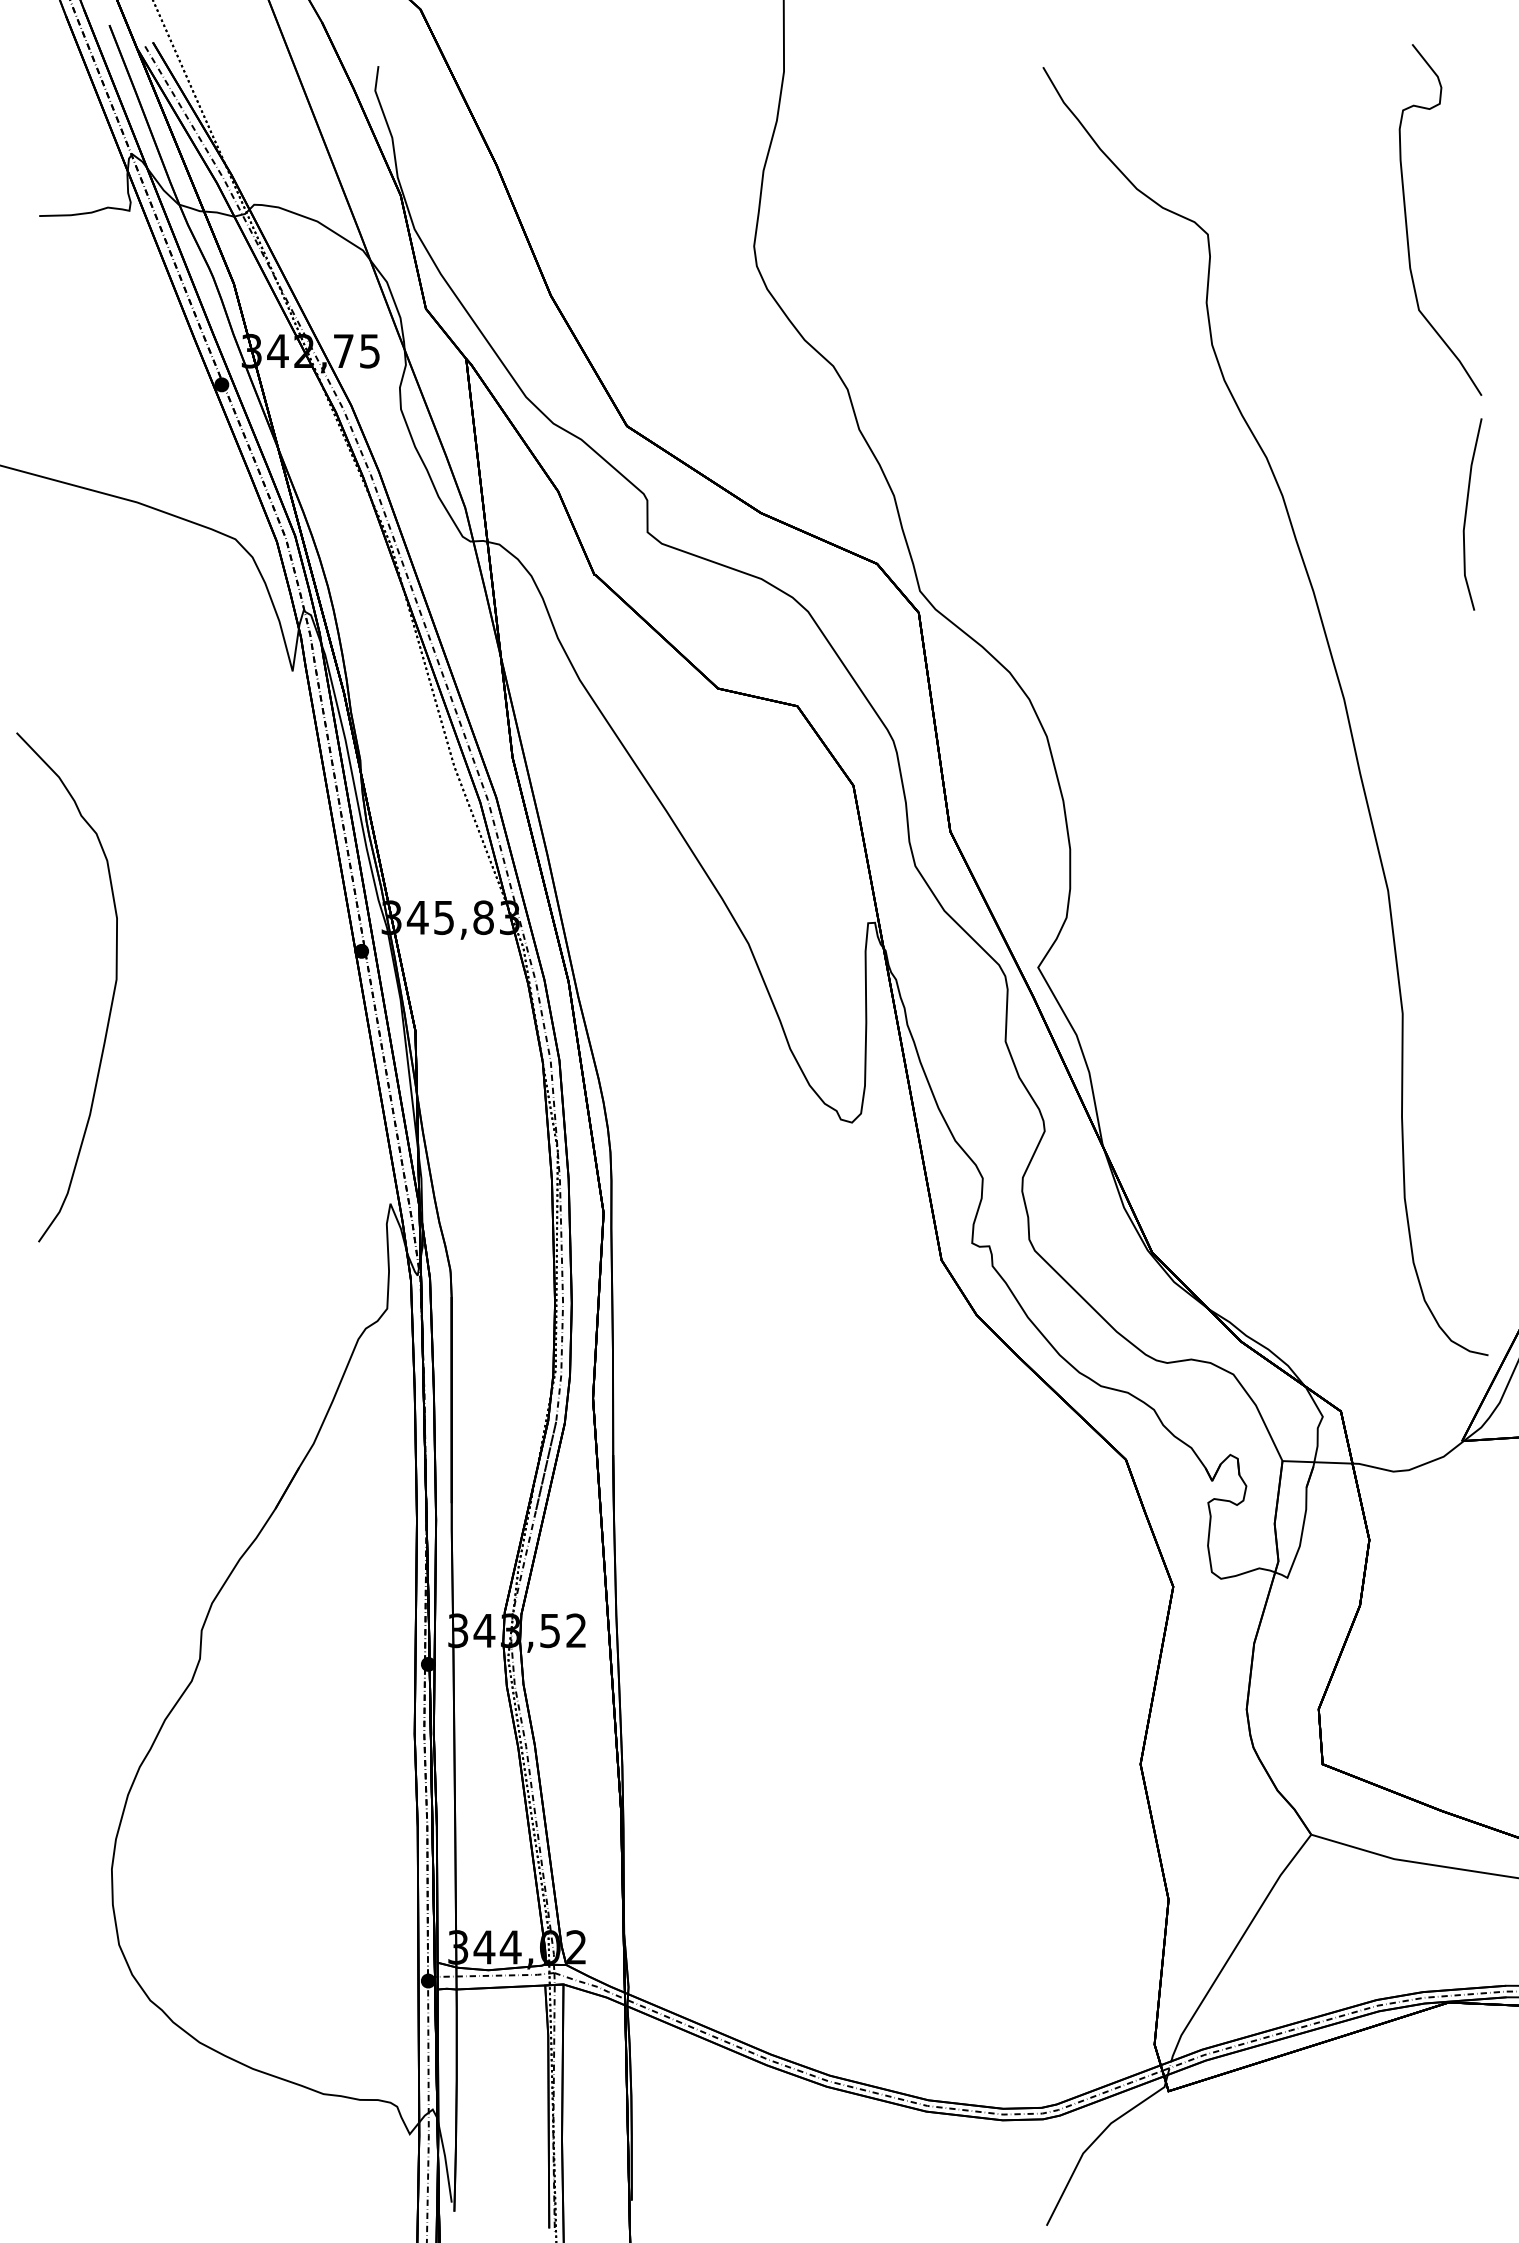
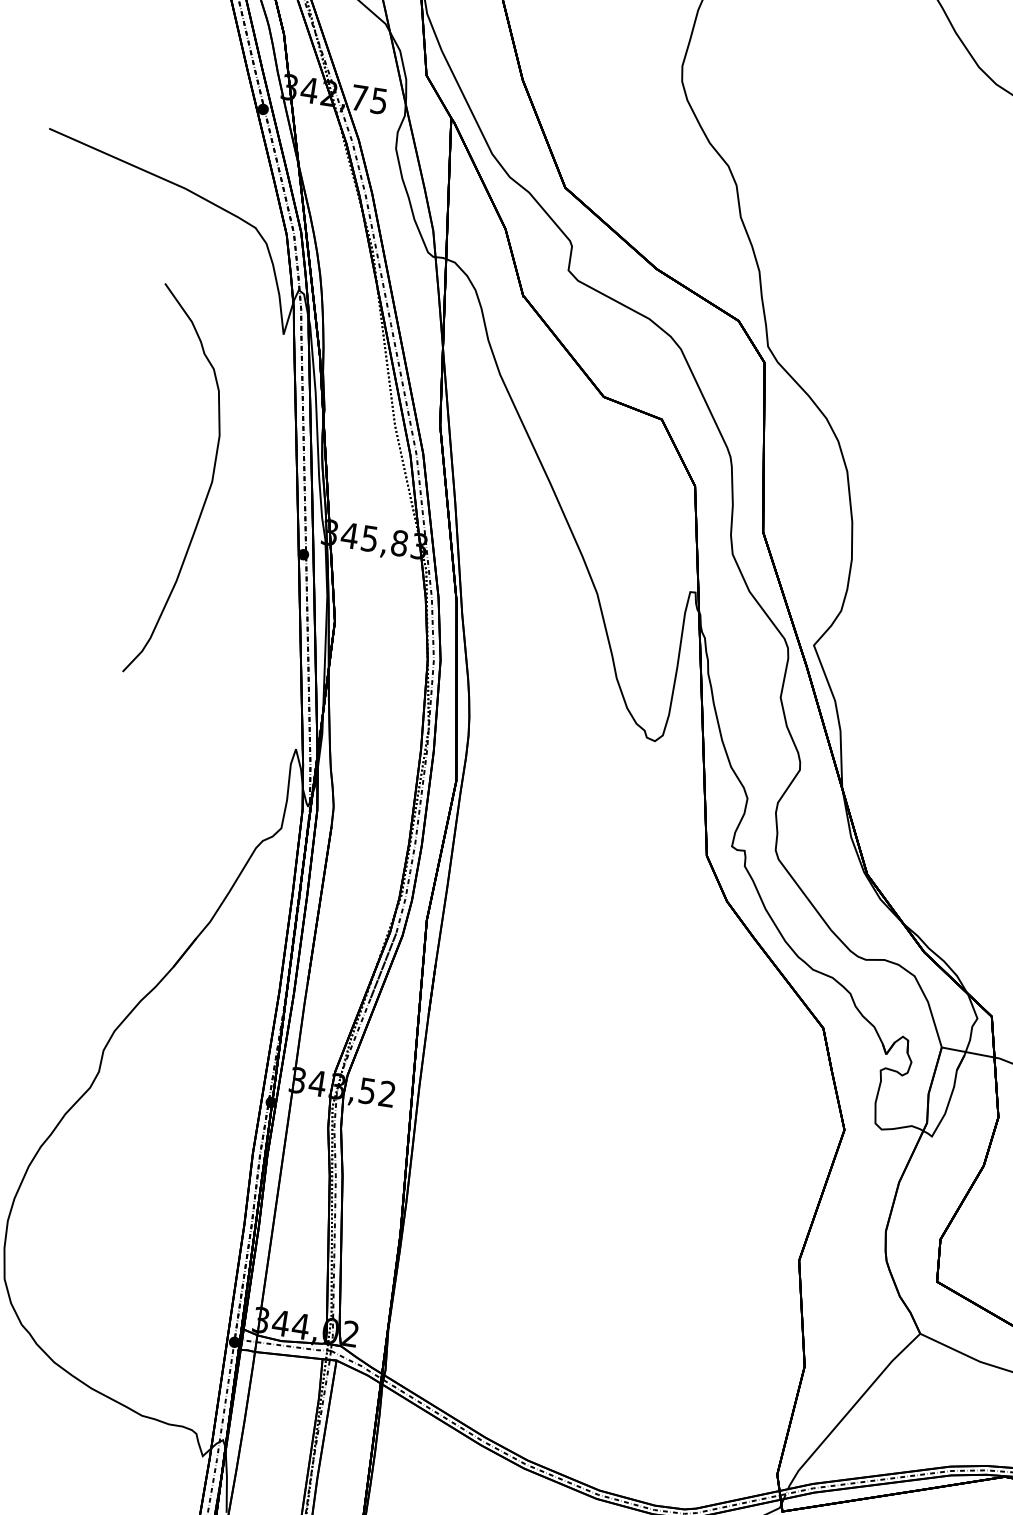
curve: (112, 994) -> (207, 492), moved

